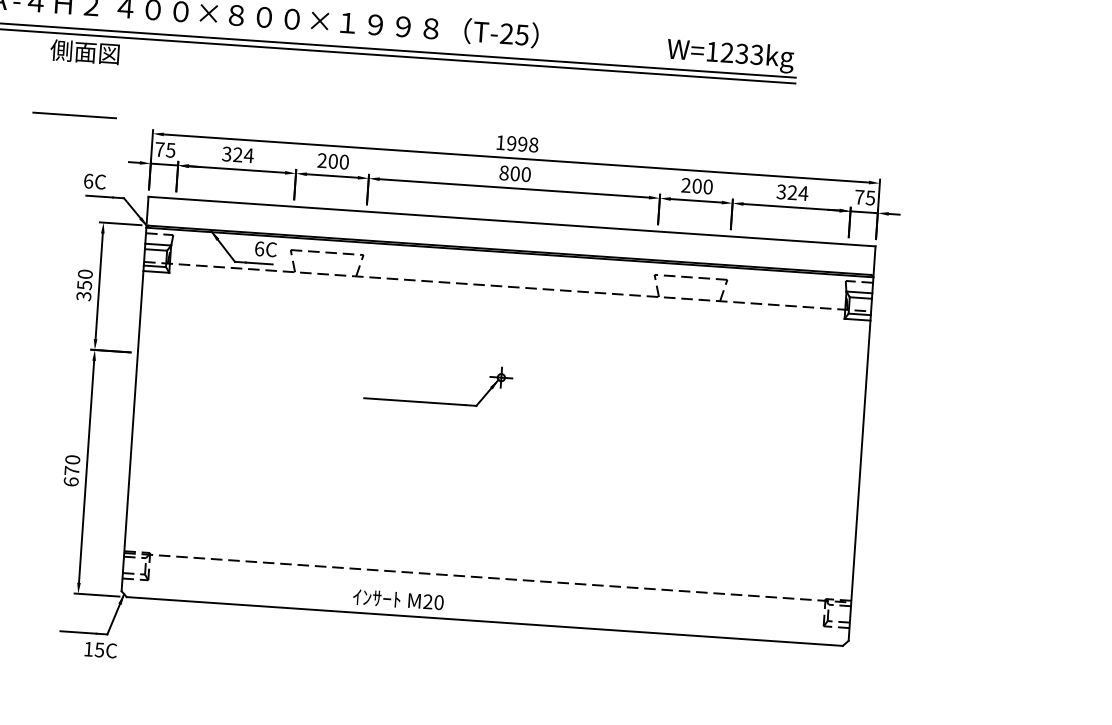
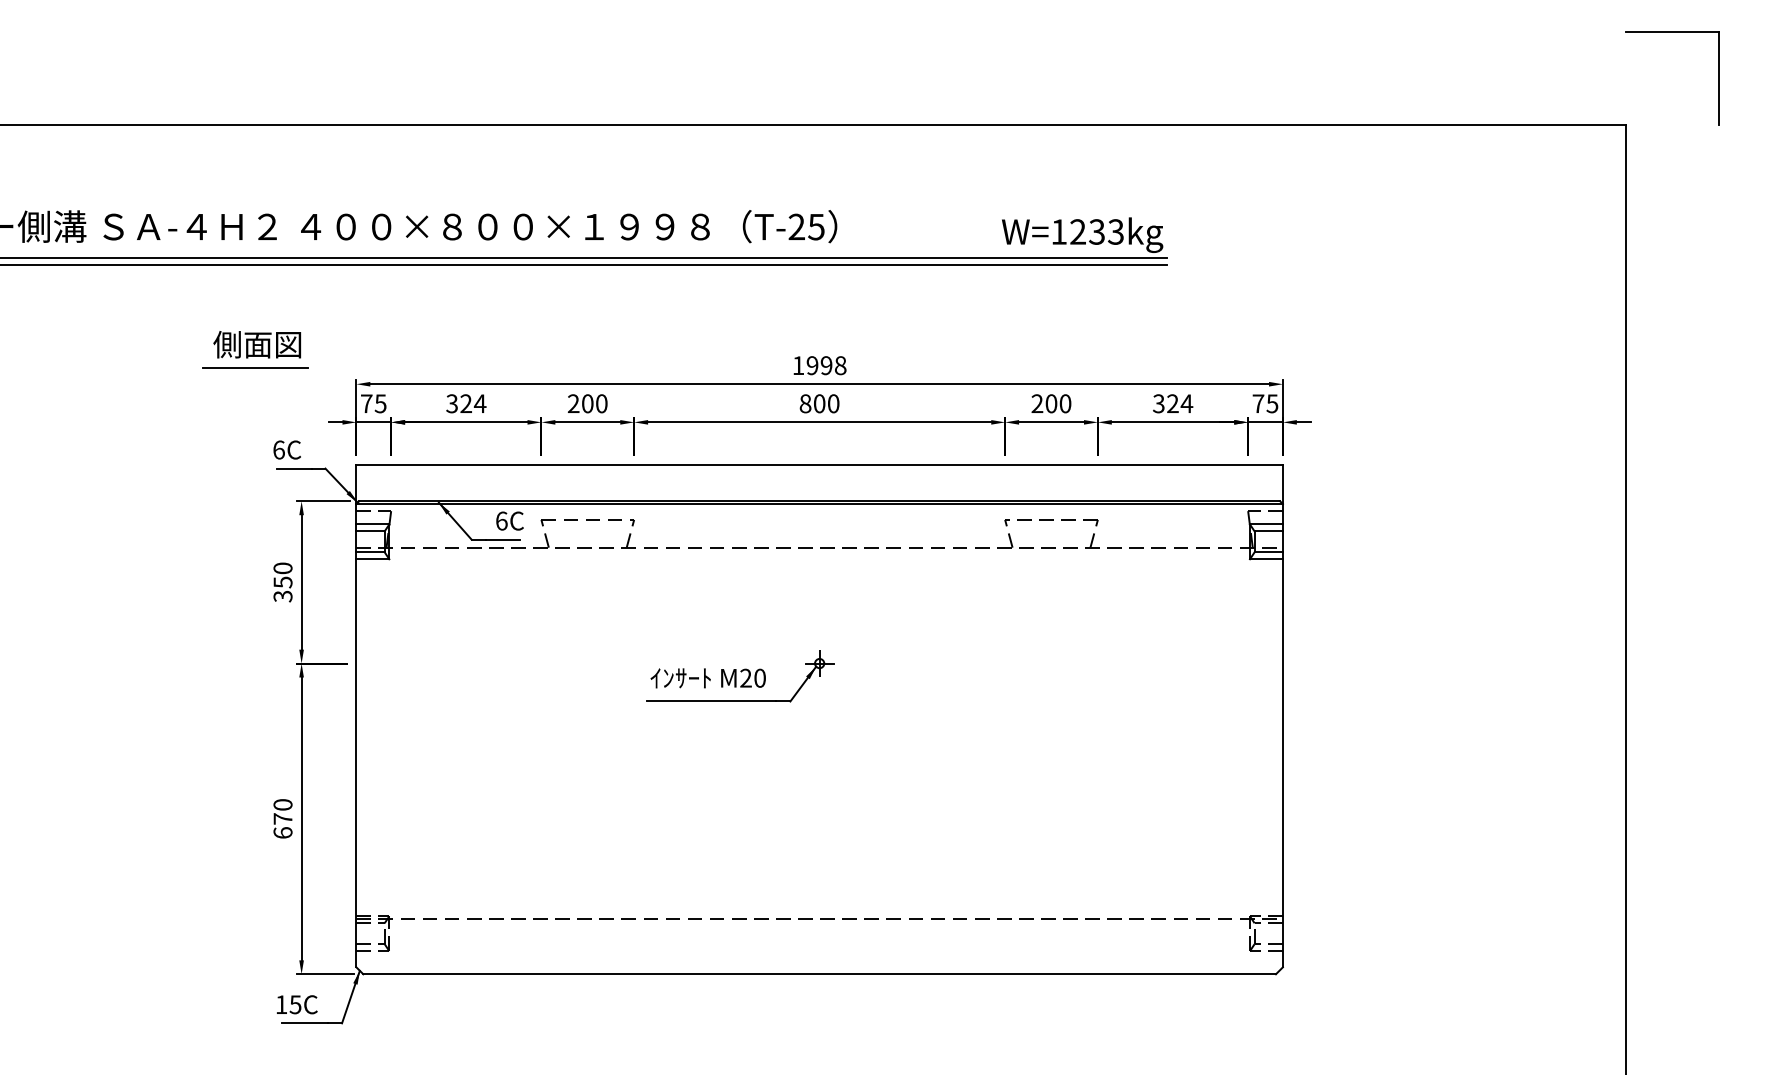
text: (84, 52) -> (256, 344), moved
text: (397, 599) -> (707, 678), moved
text: (101, 649) -> (297, 1004), moved

